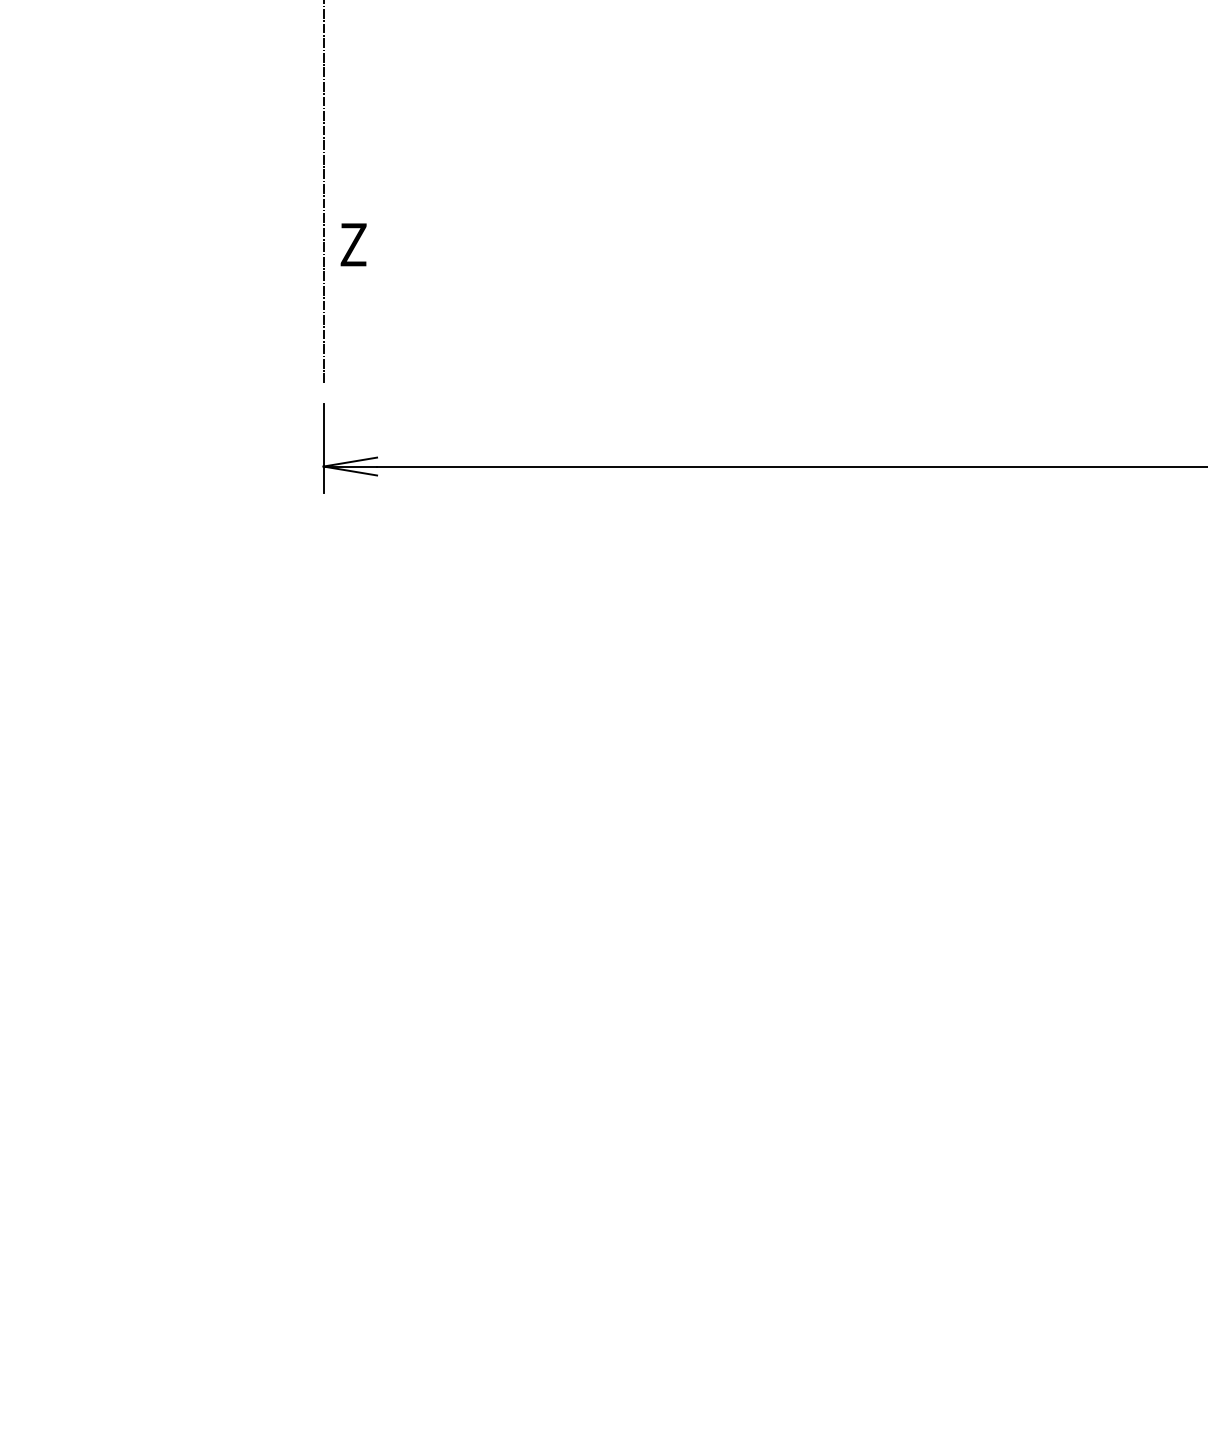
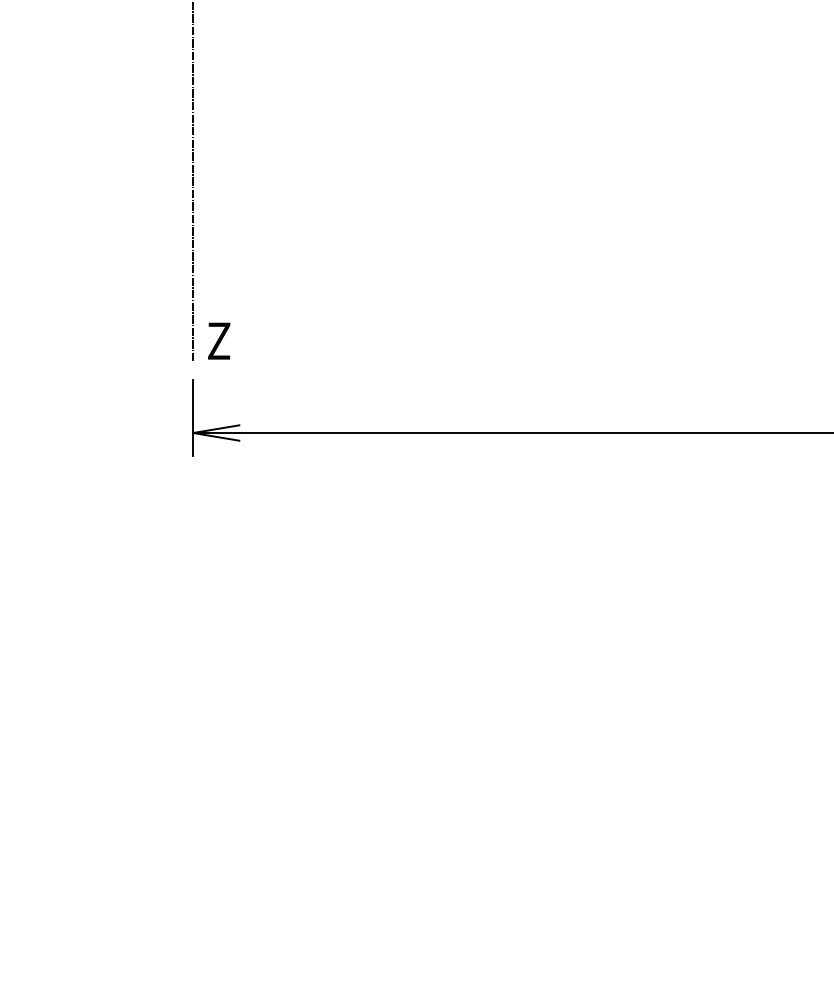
text: (353, 244) -> (219, 340), moved

